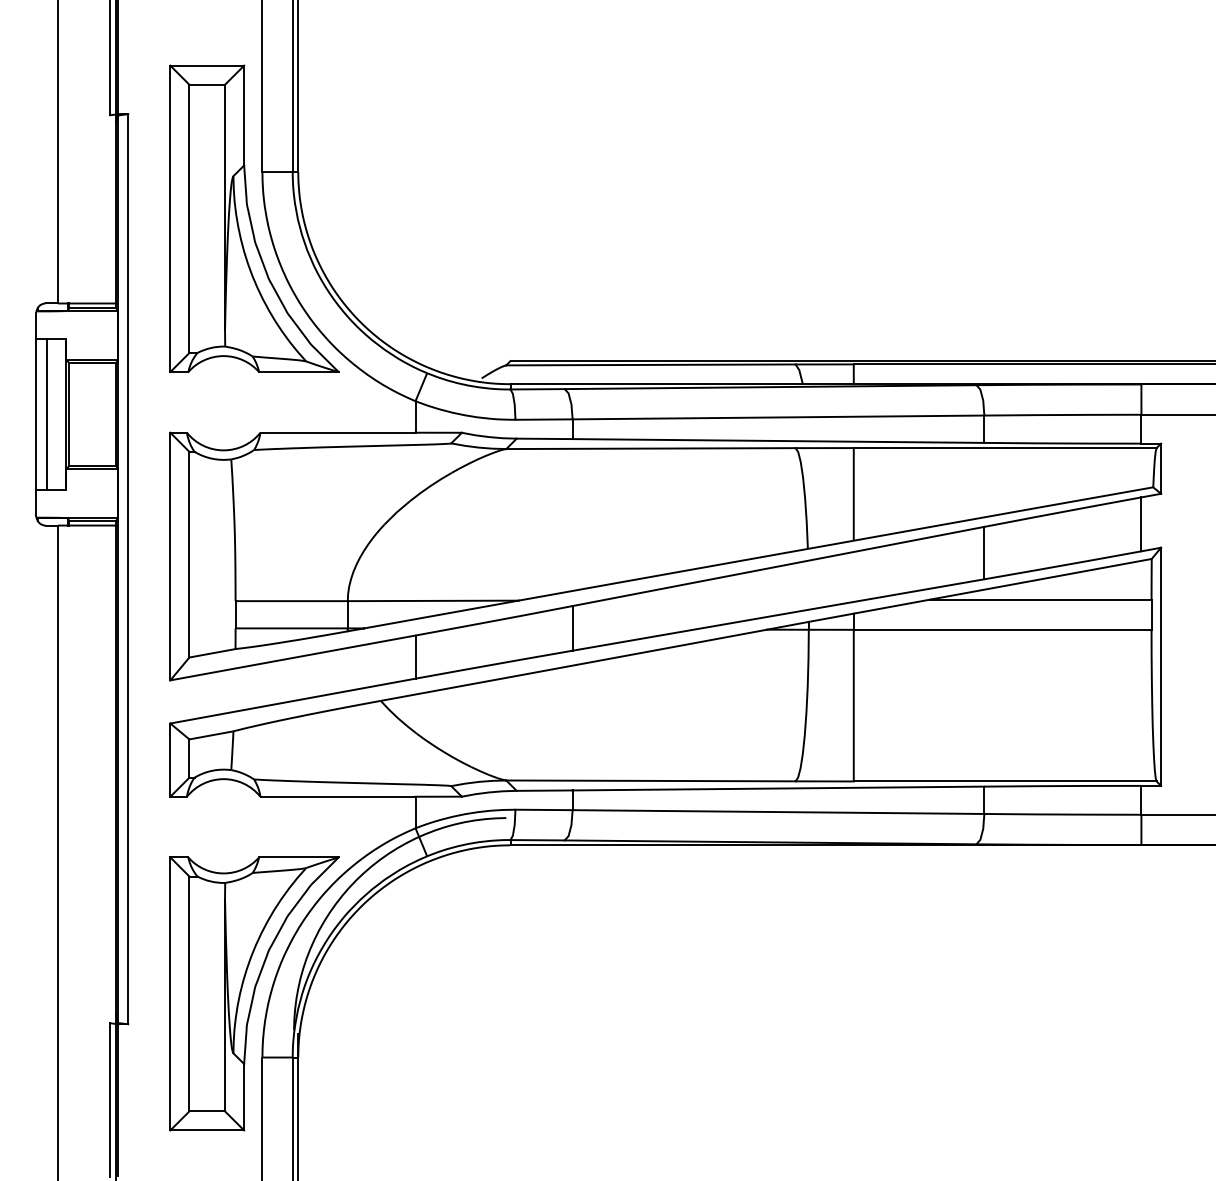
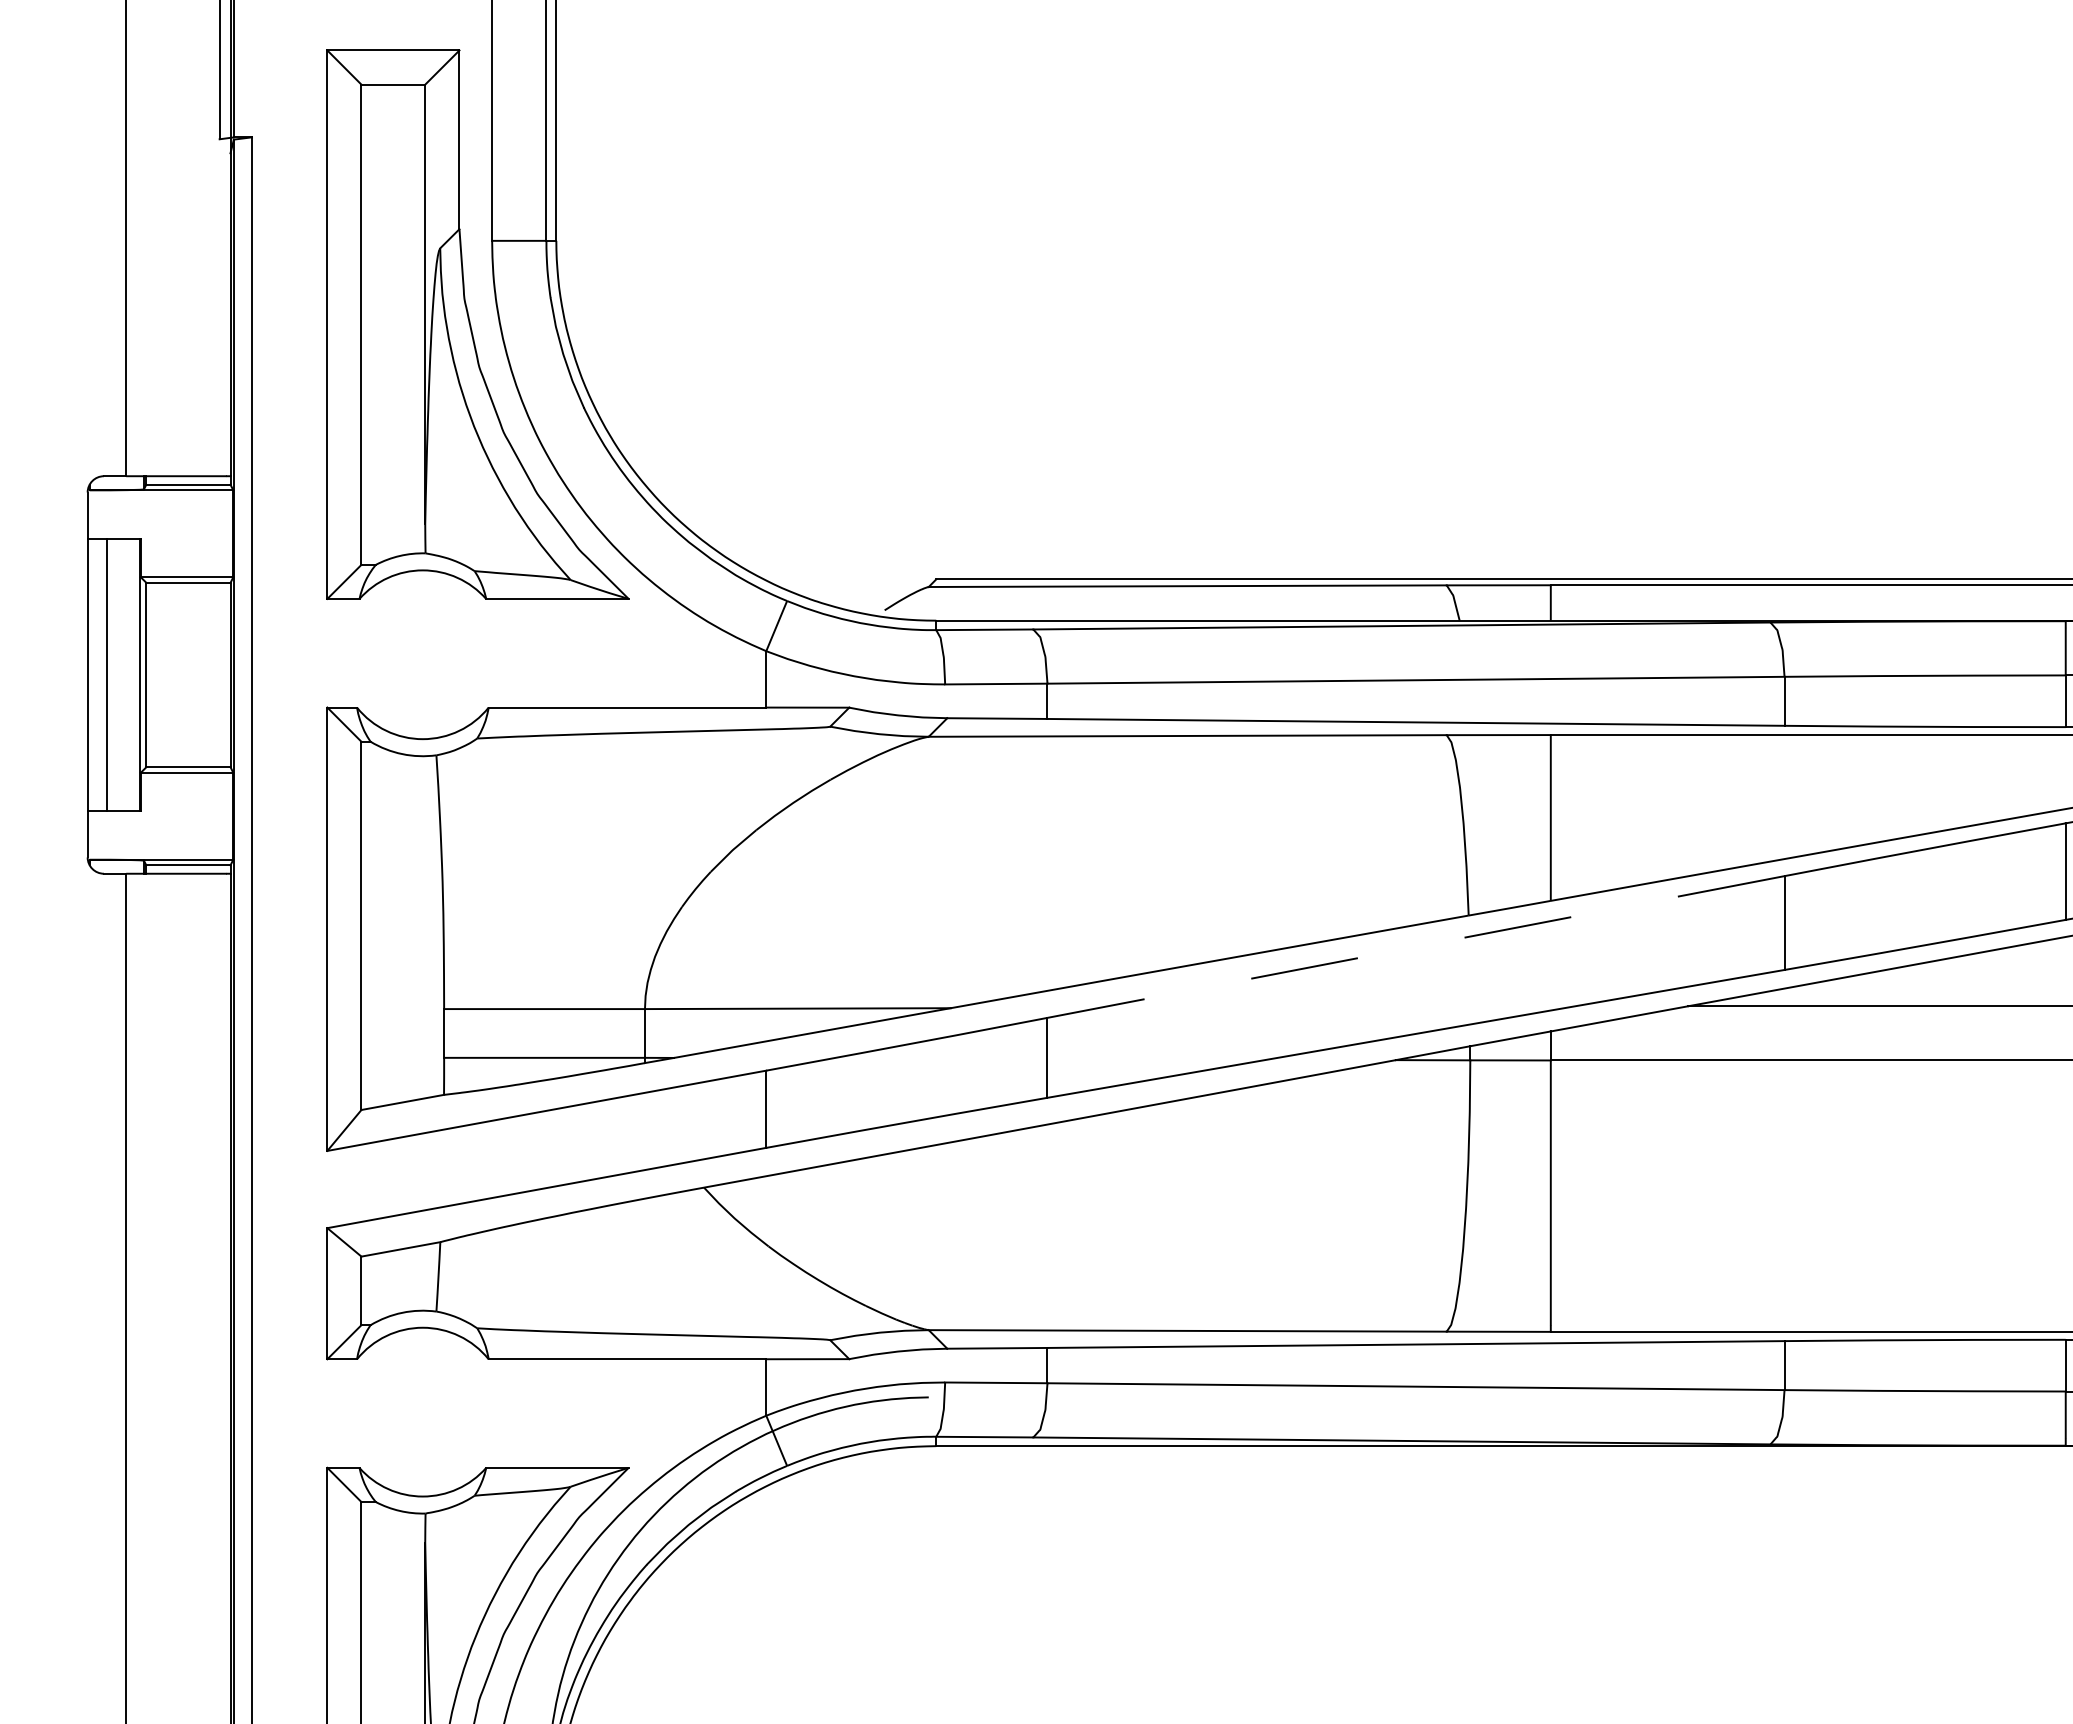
line: (778, 566) -> (1416, 947), solid -> dashed

